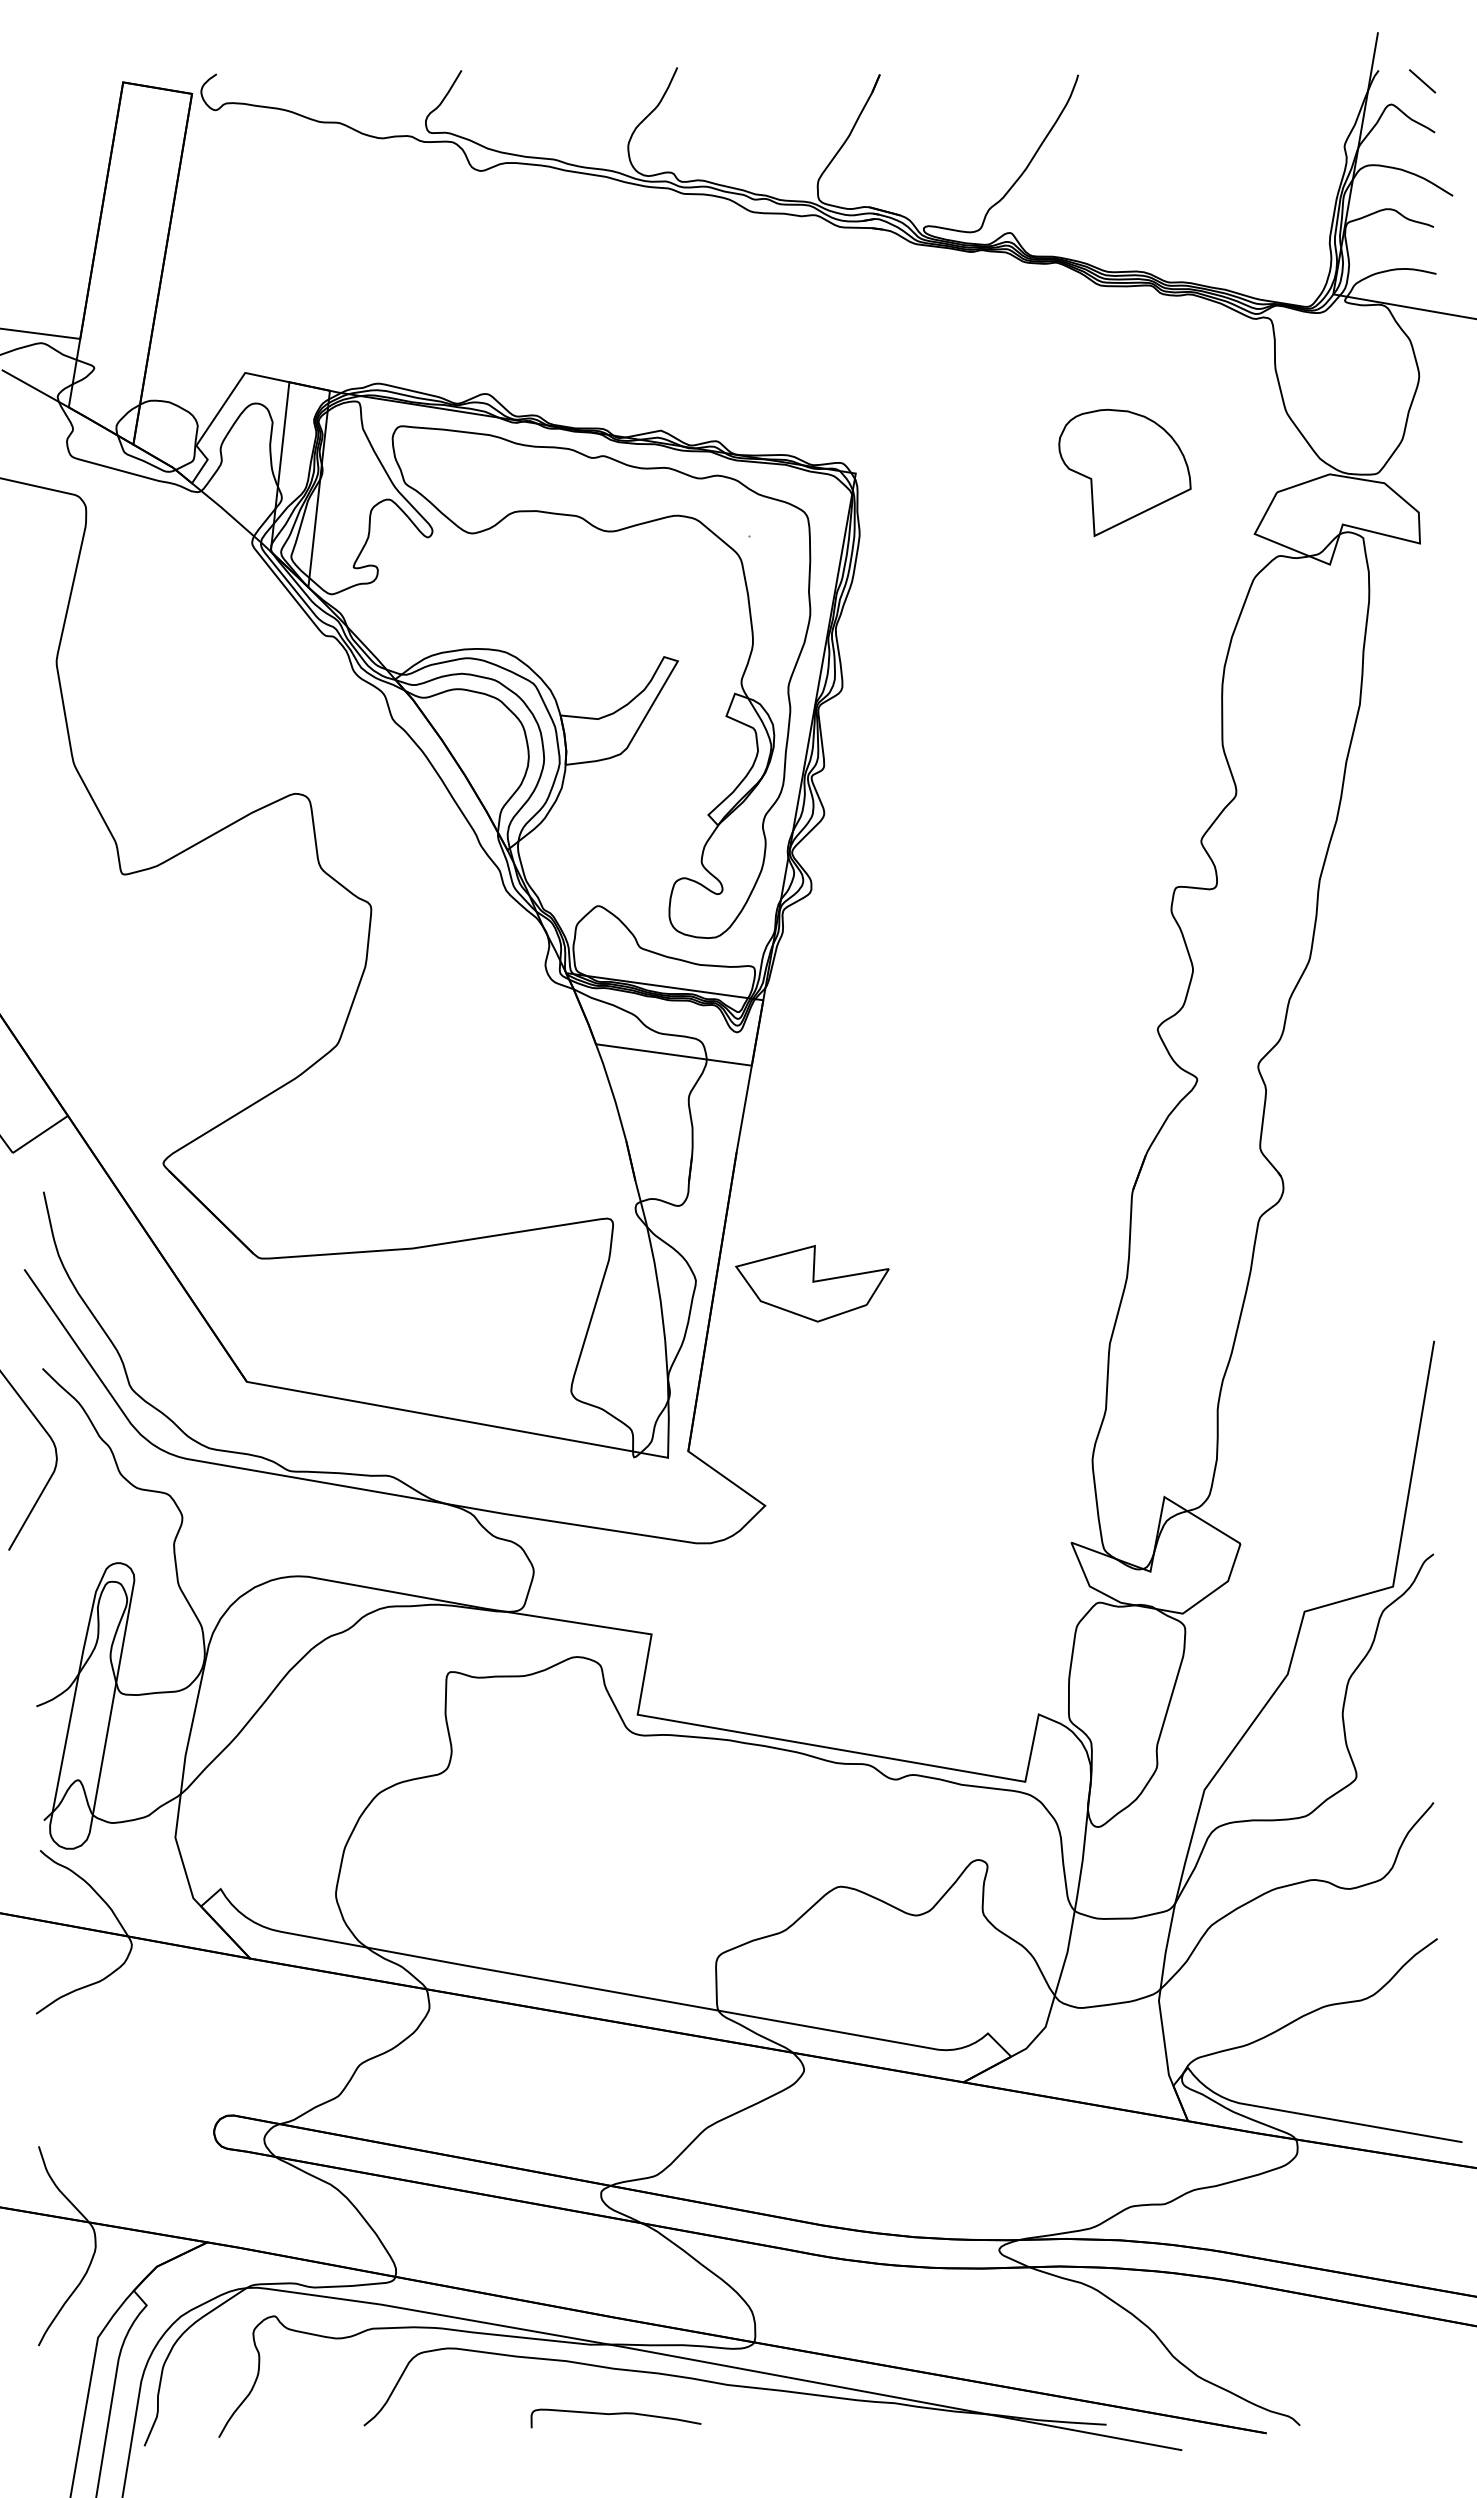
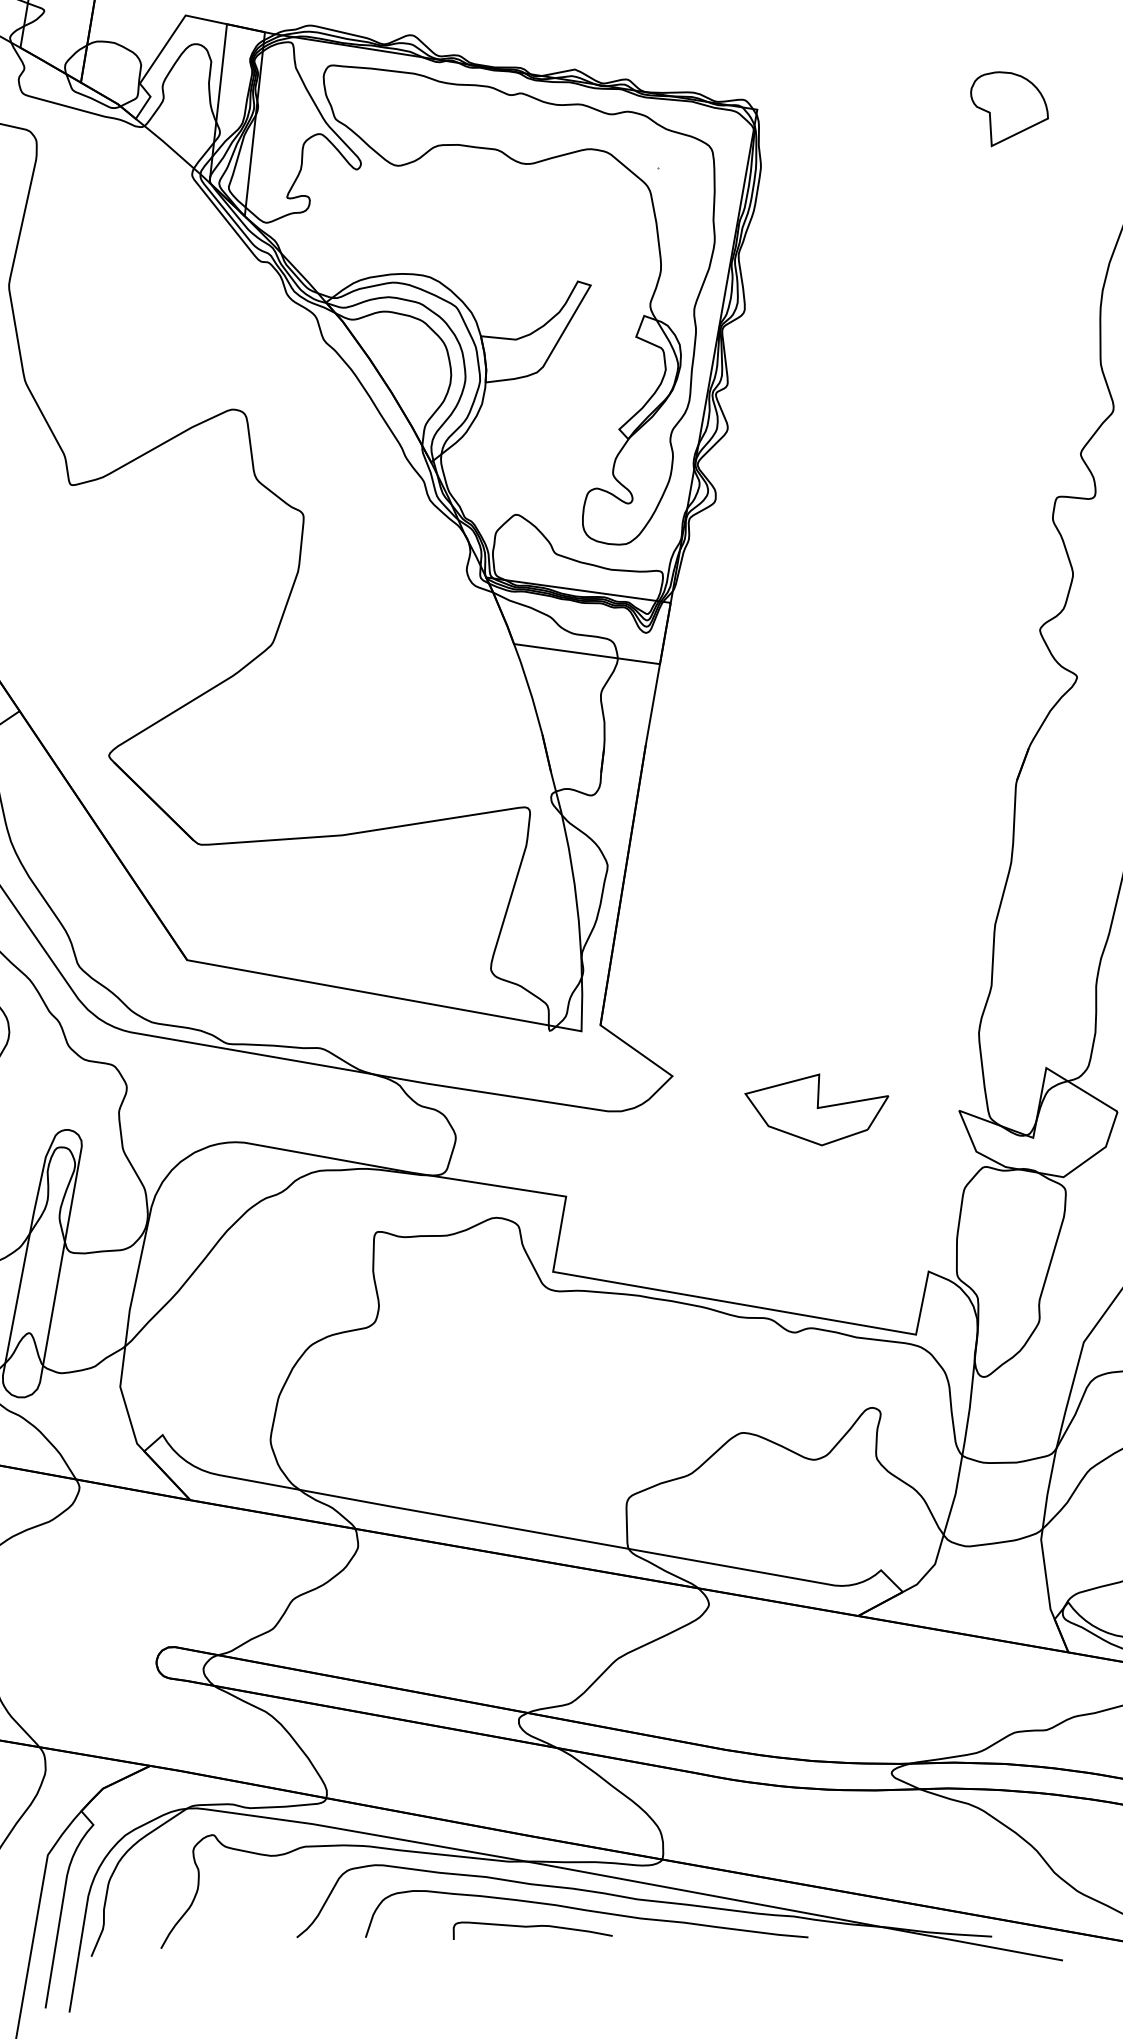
part: (1125, 472) -> (1009, 108), size x0.62
part: (812, 1283) -> (816, 1109), moved
curve: (673, 2397) -> (586, 1911), added

